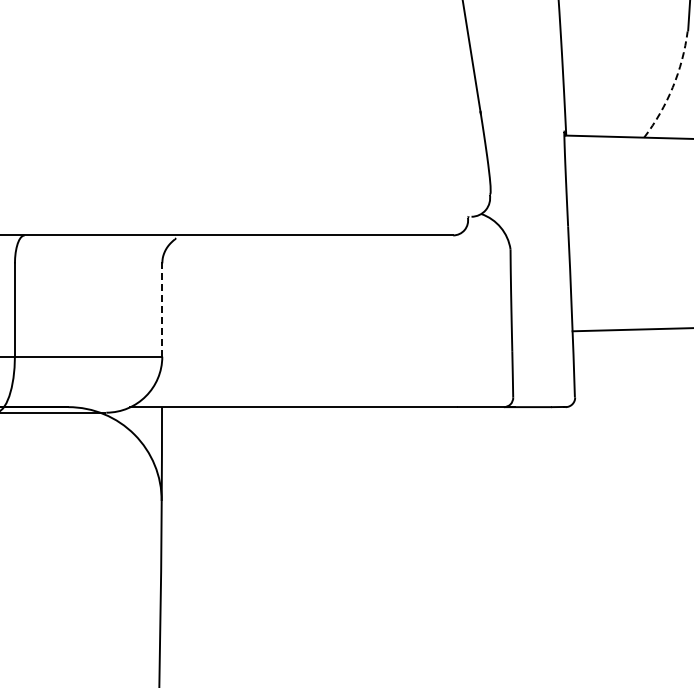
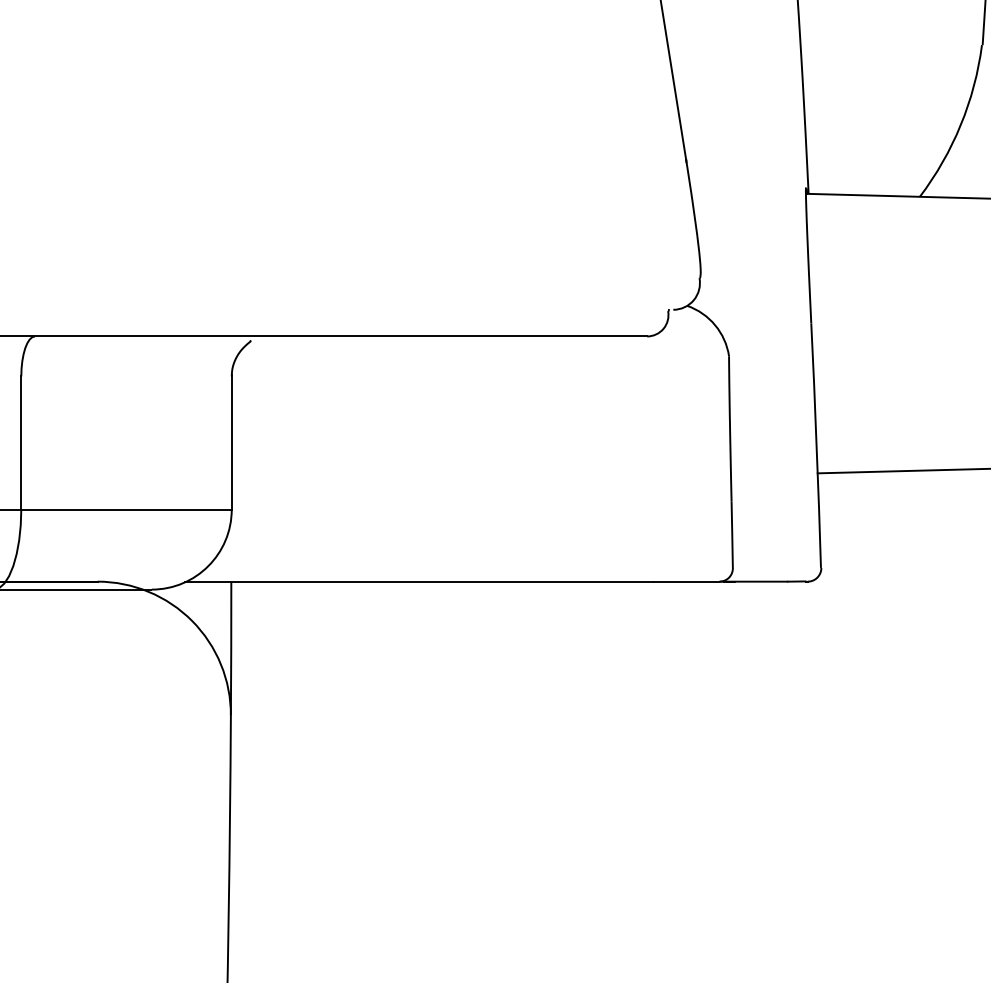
arc: (672, 87) -> (960, 125), dashed -> solid
line: (162, 309) -> (232, 442), dashed -> solid

